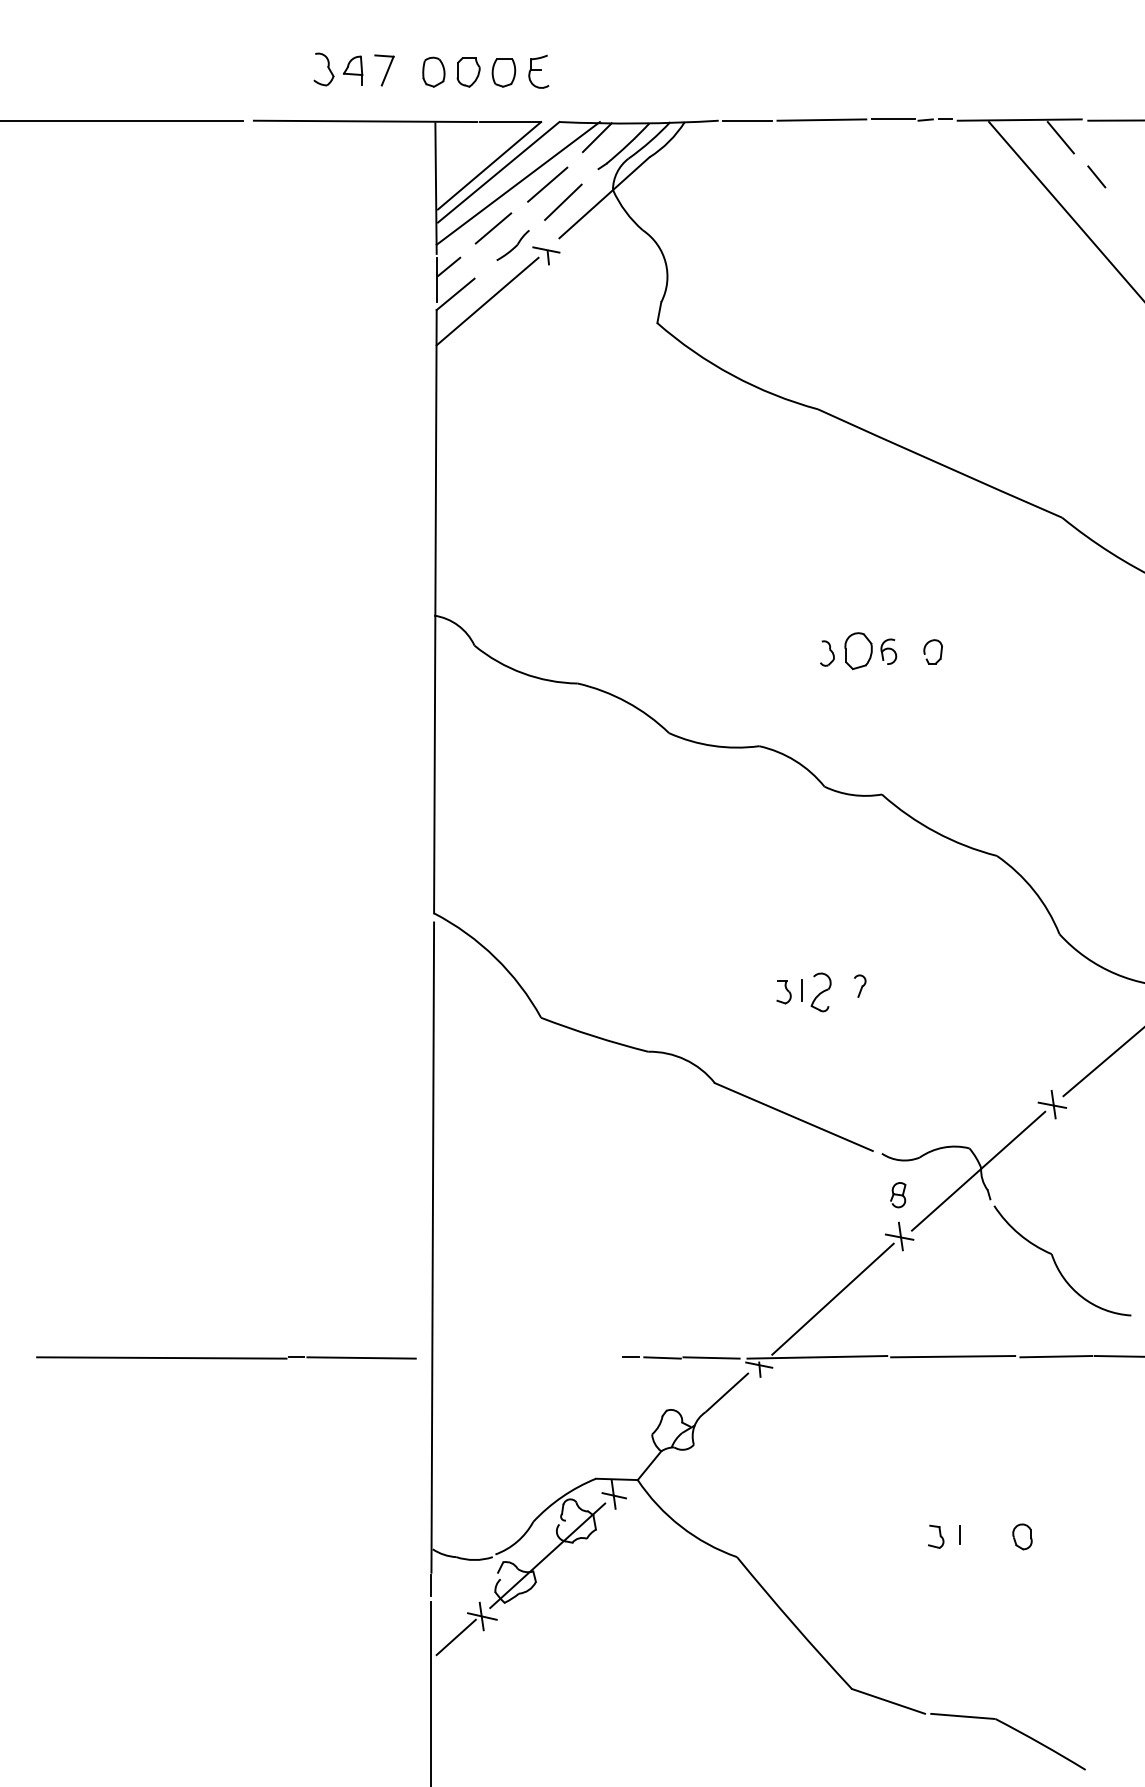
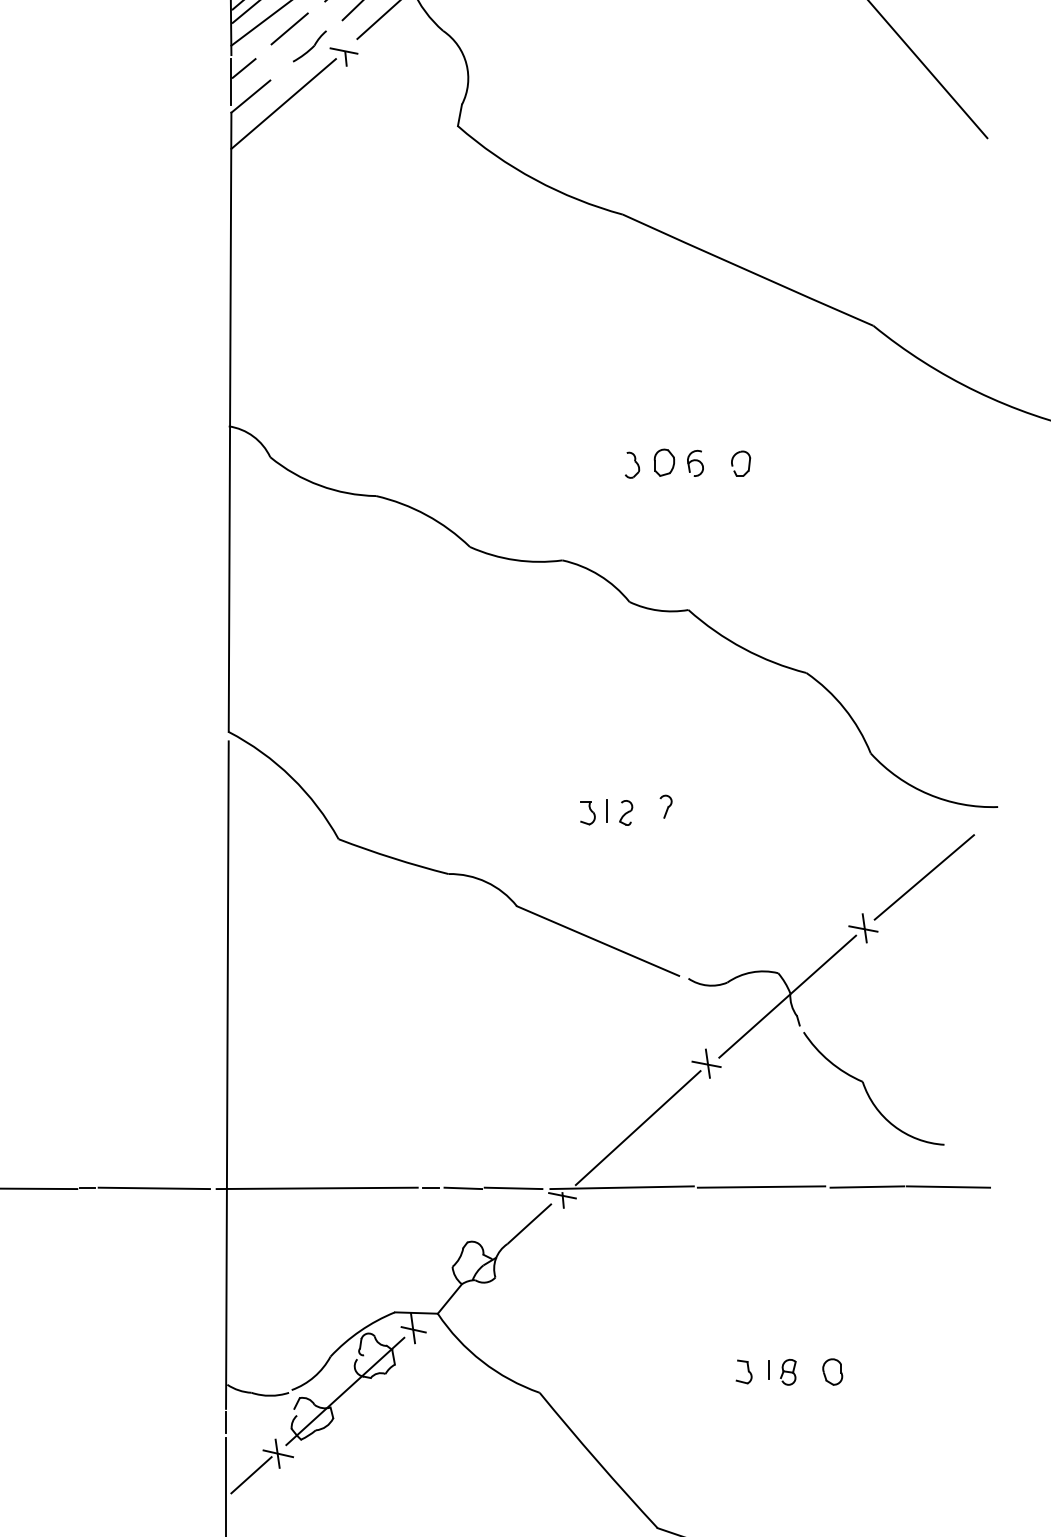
part: (858, 650) -> (664, 462), size x0.71
part: (821, 991) -> (626, 812), size x0.62
part: (898, 1195) -> (788, 1372), moved
line: (520, 1357) -> (317, 1187), added

